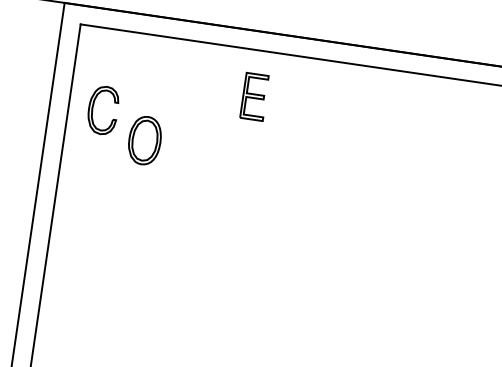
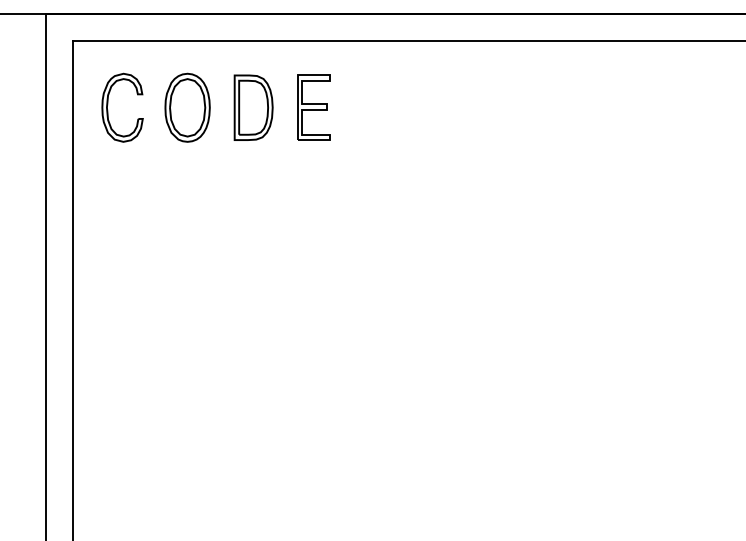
part: (199, 88) -> (253, 107), added
part: (254, 96) -> (313, 107), moved
part: (93, 106) -> (108, 104), moved
part: (144, 140) -> (187, 107), moved

